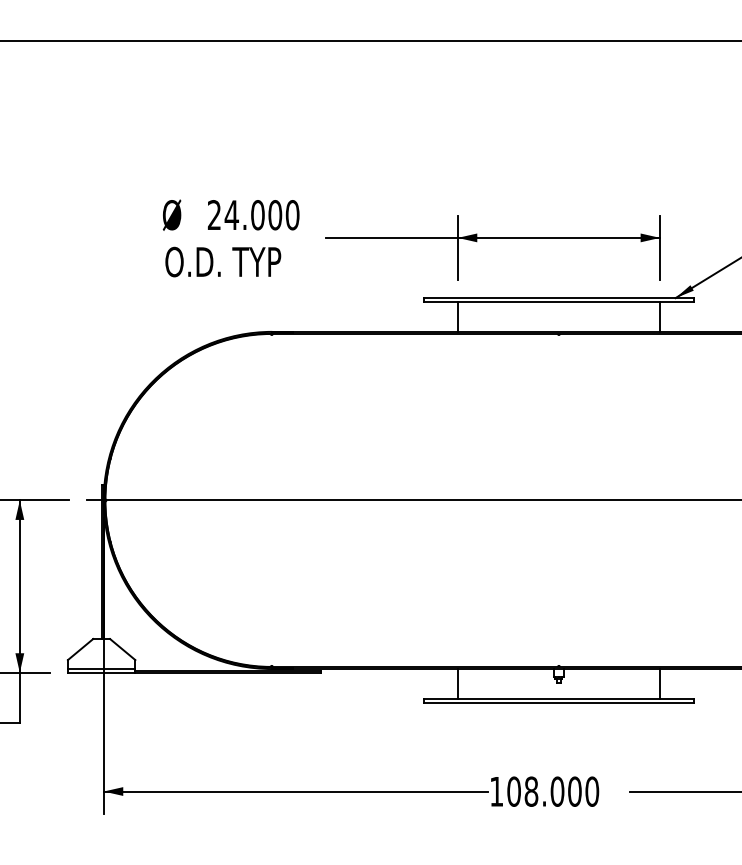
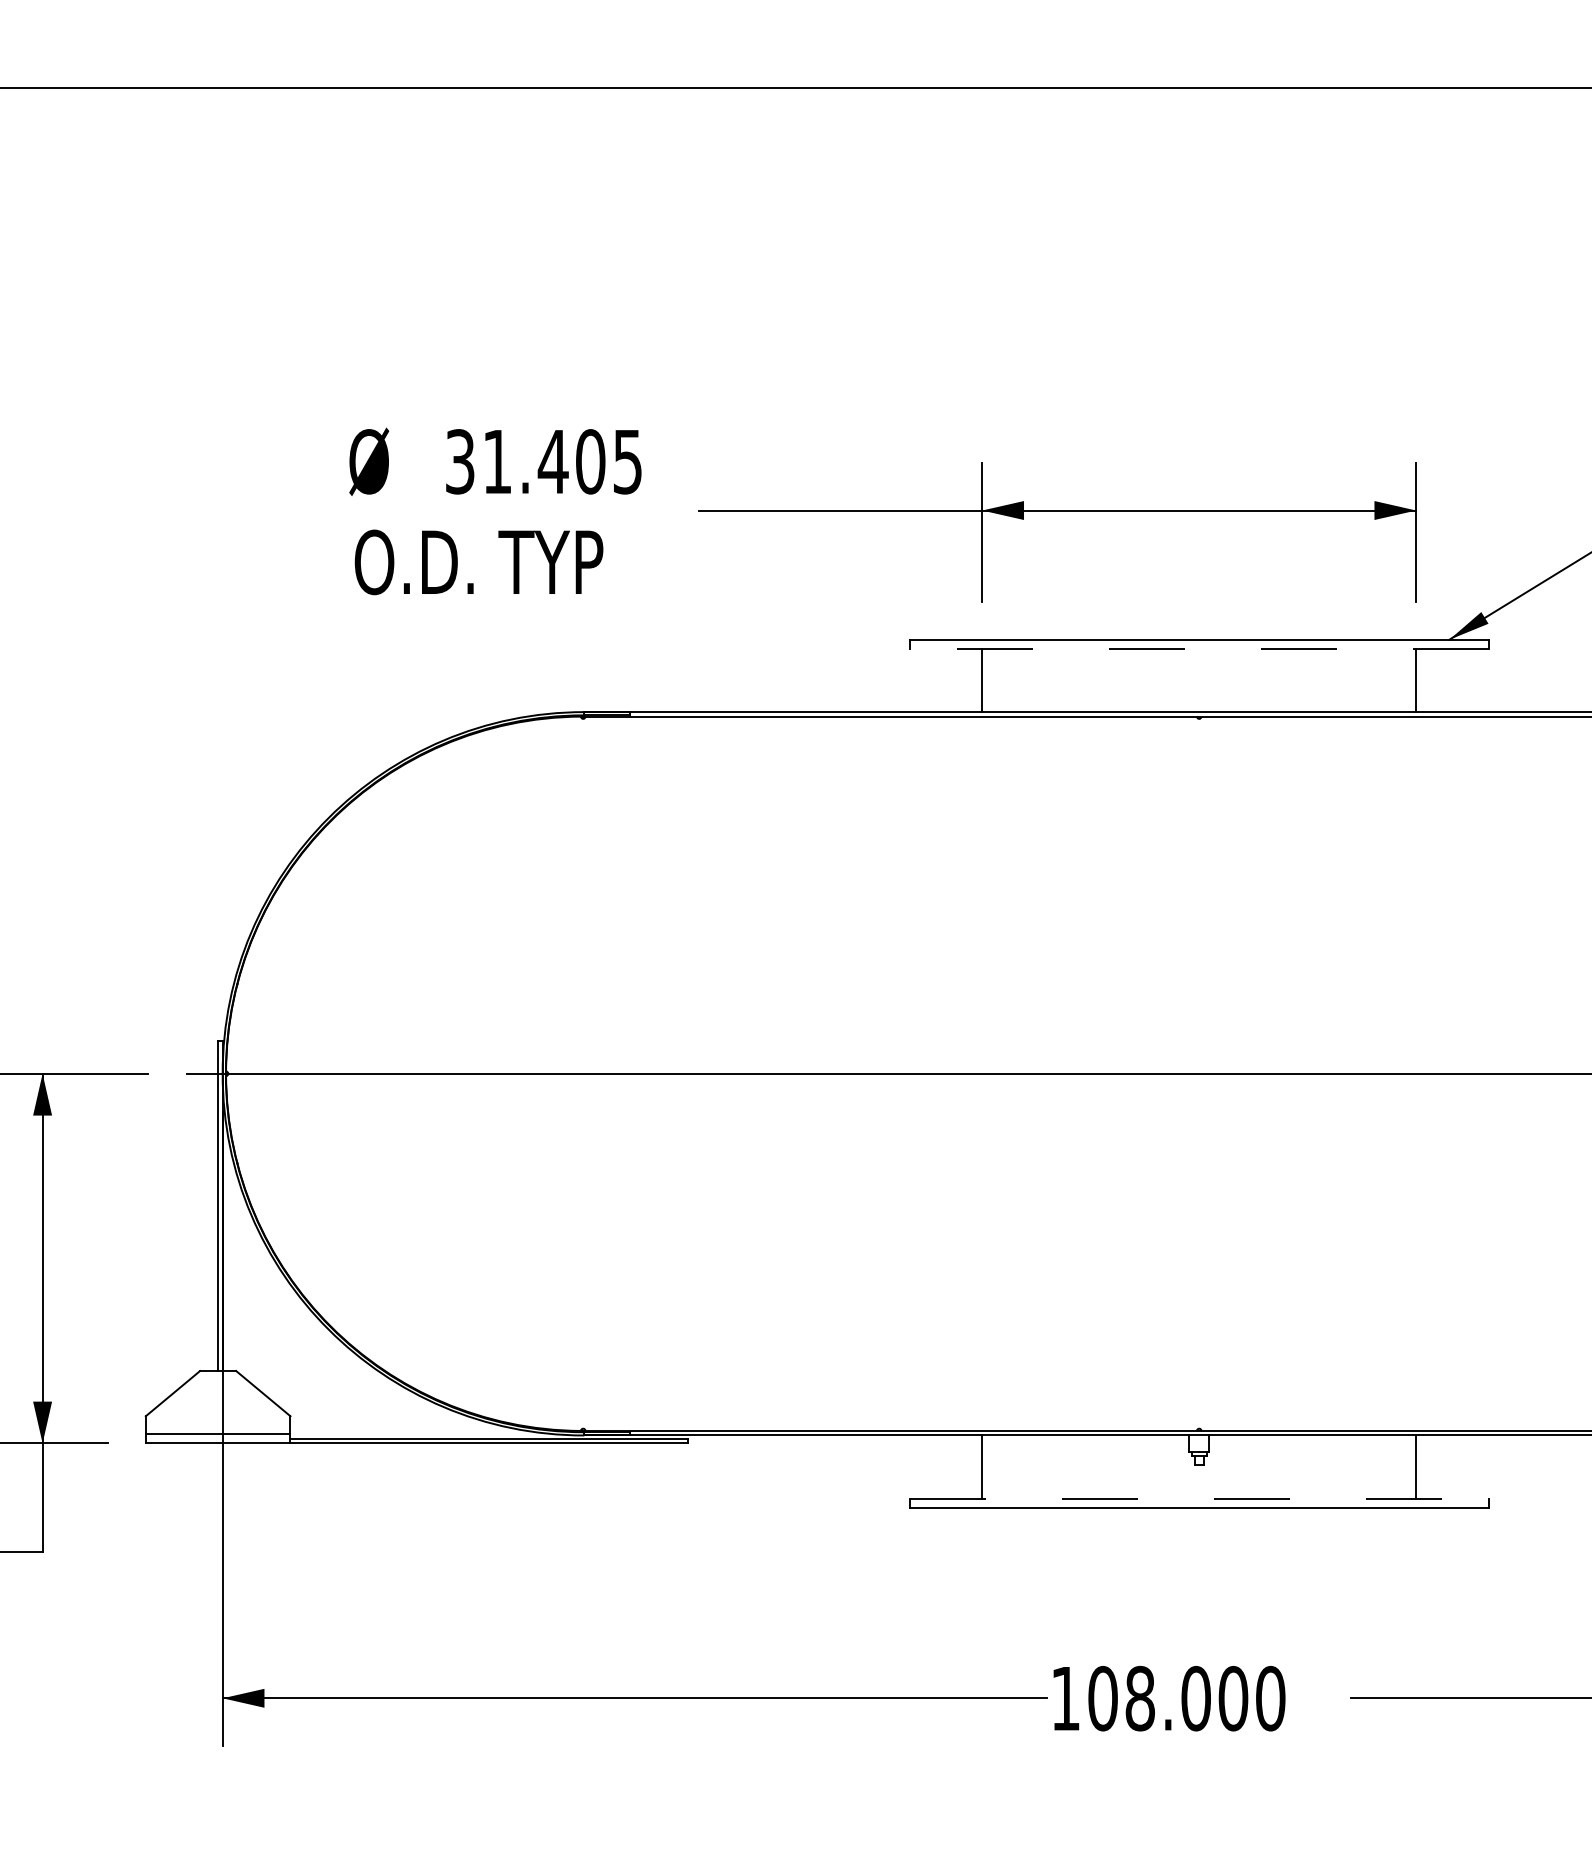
text: (253, 215) -> (543, 462), 24.000 -> 31.405
line: (558, 302) -> (1198, 649), solid -> dashed
line: (558, 698) -> (1198, 1498), solid -> dashed

